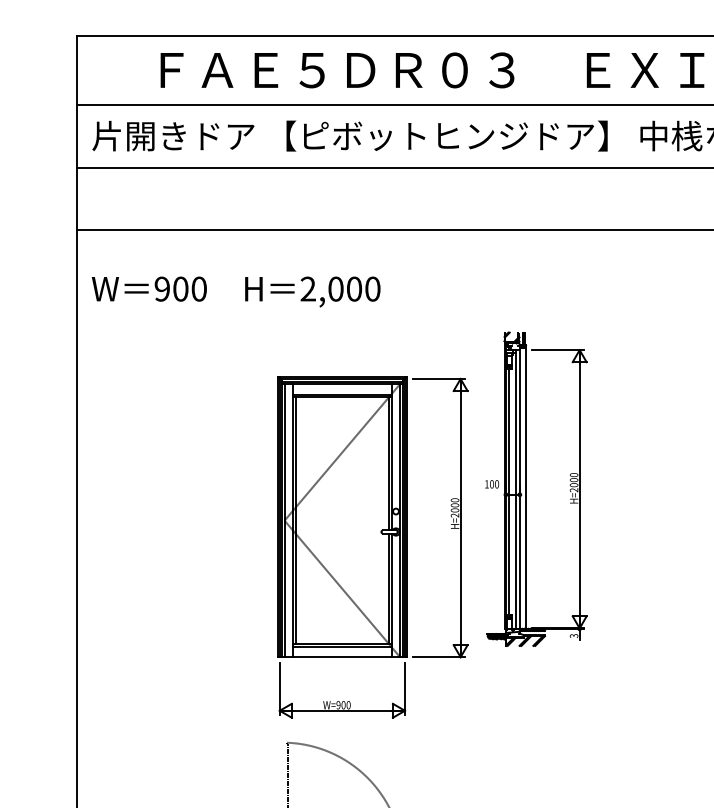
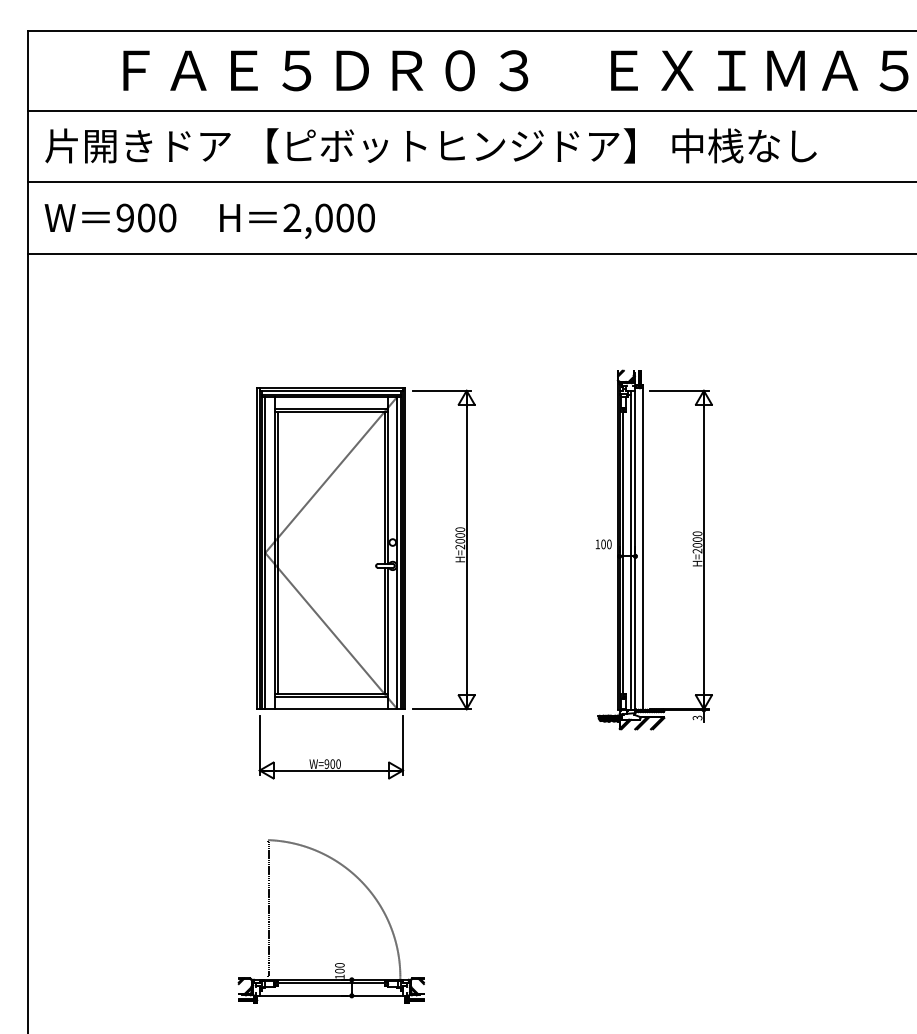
text: (235, 291) -> (209, 220), moved
part: (526, 488) -> (643, 549), moved
part: (372, 547) -> (365, 583), moved

